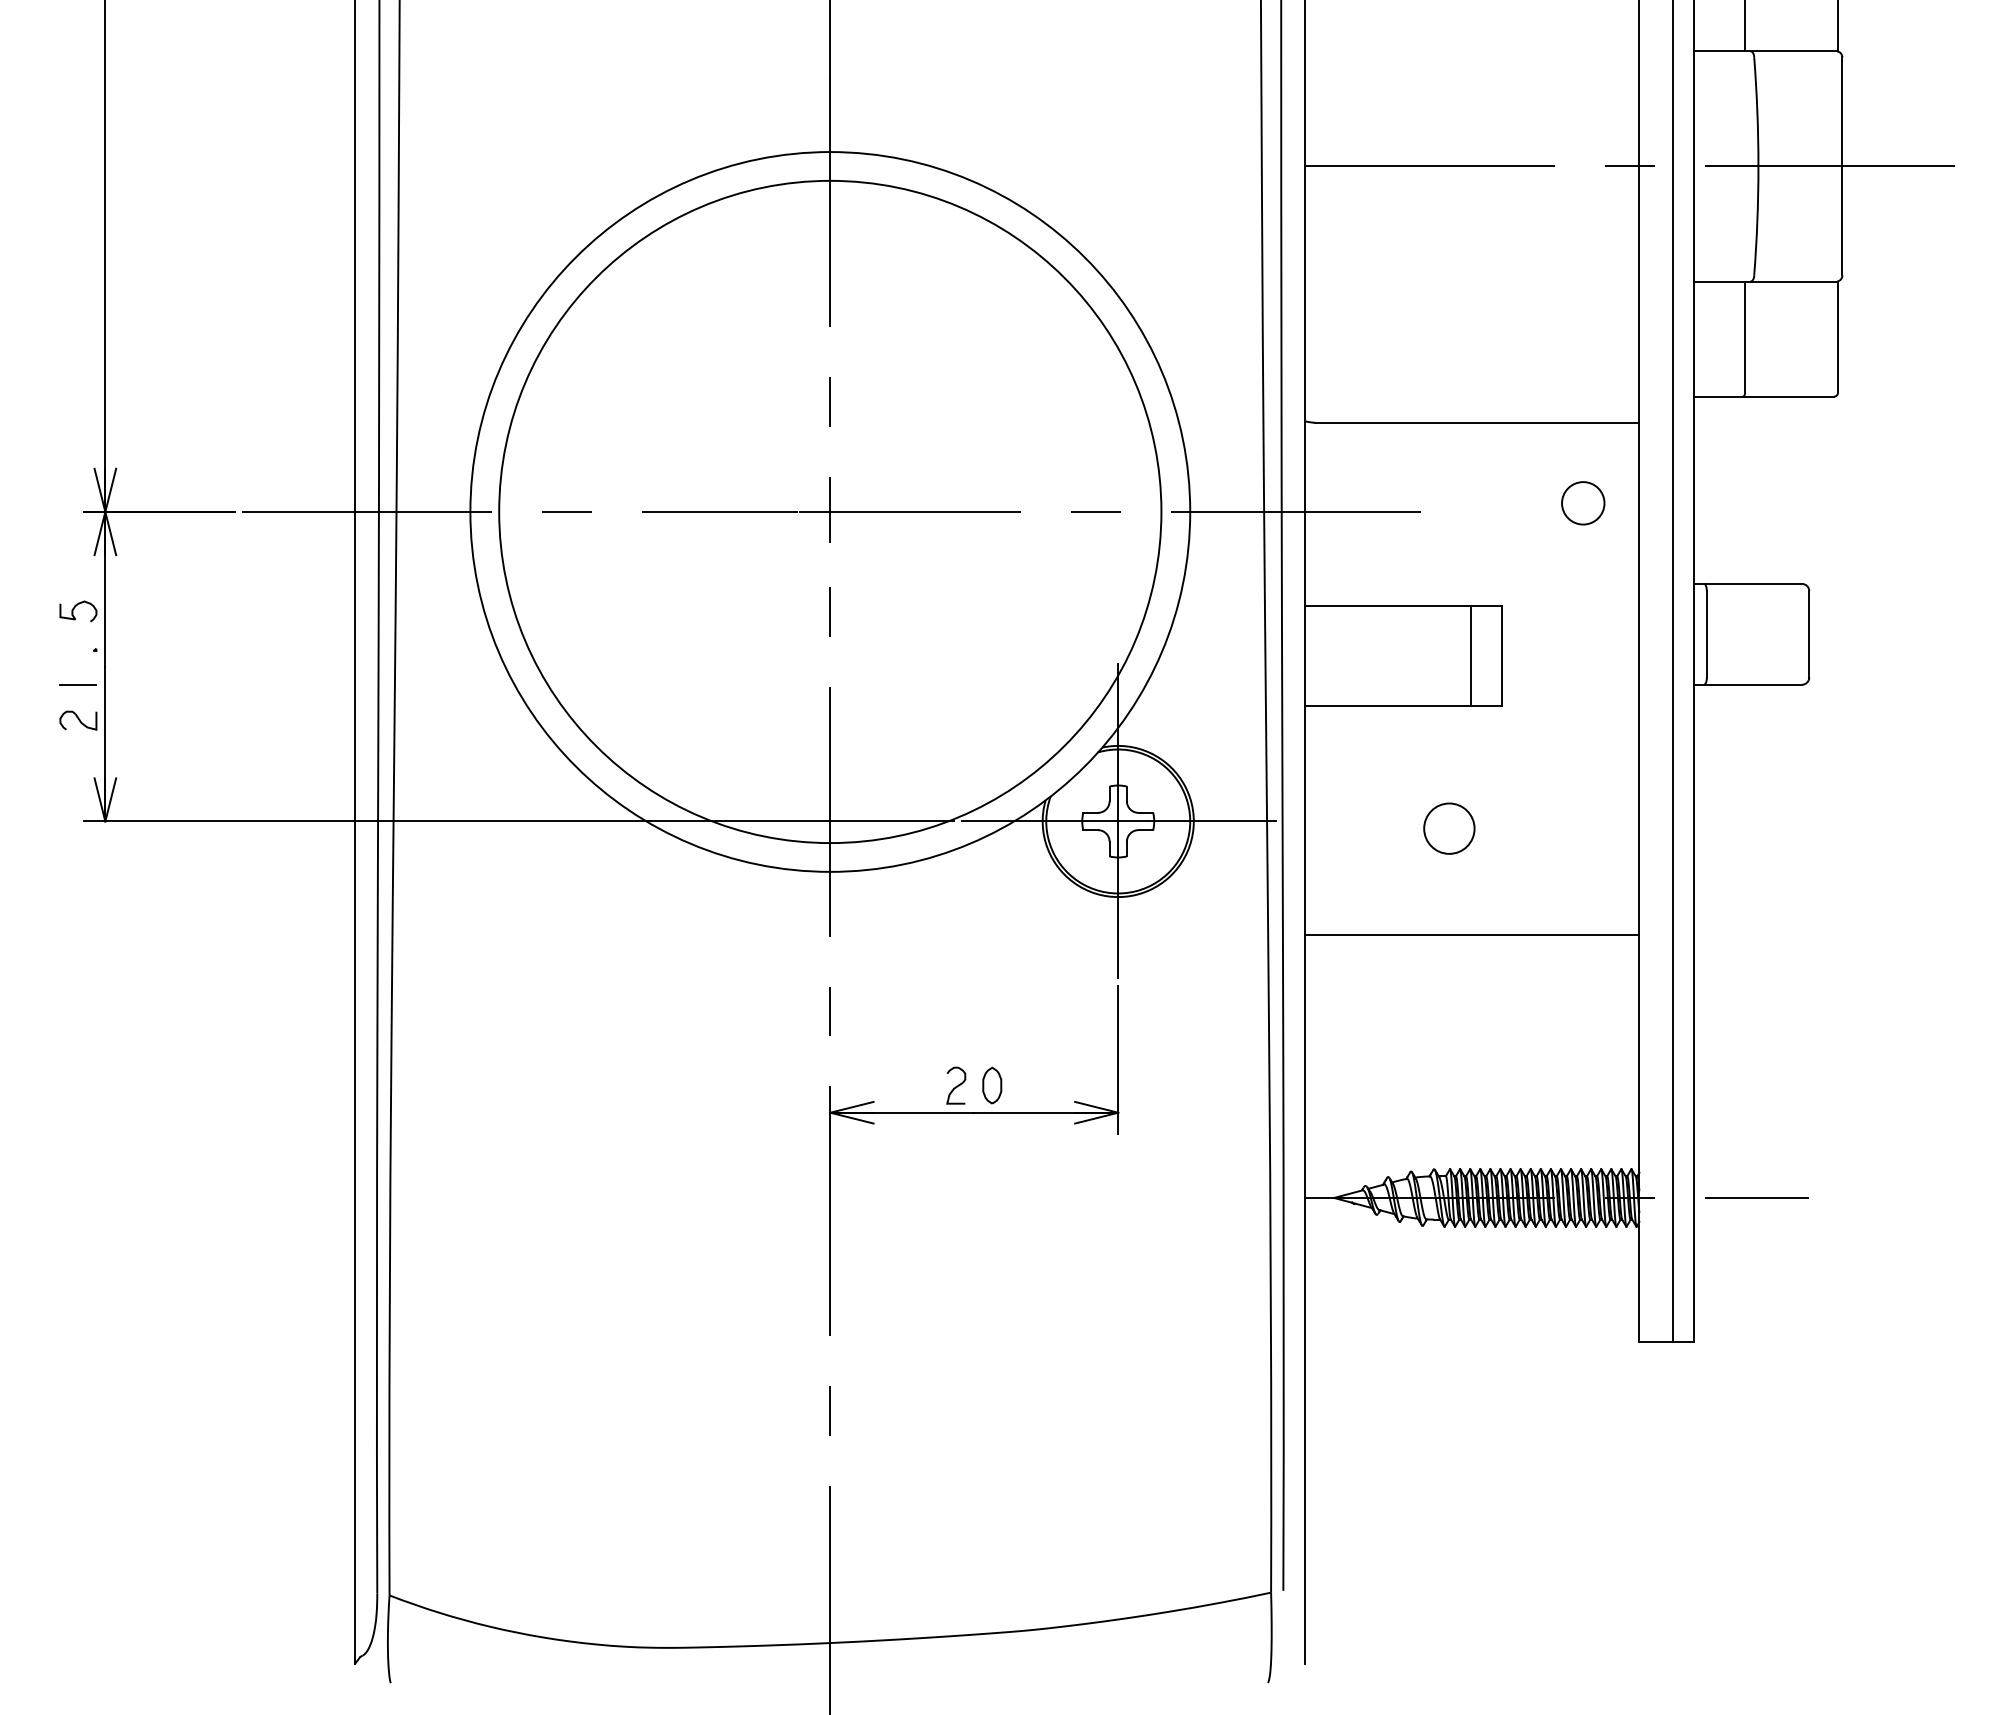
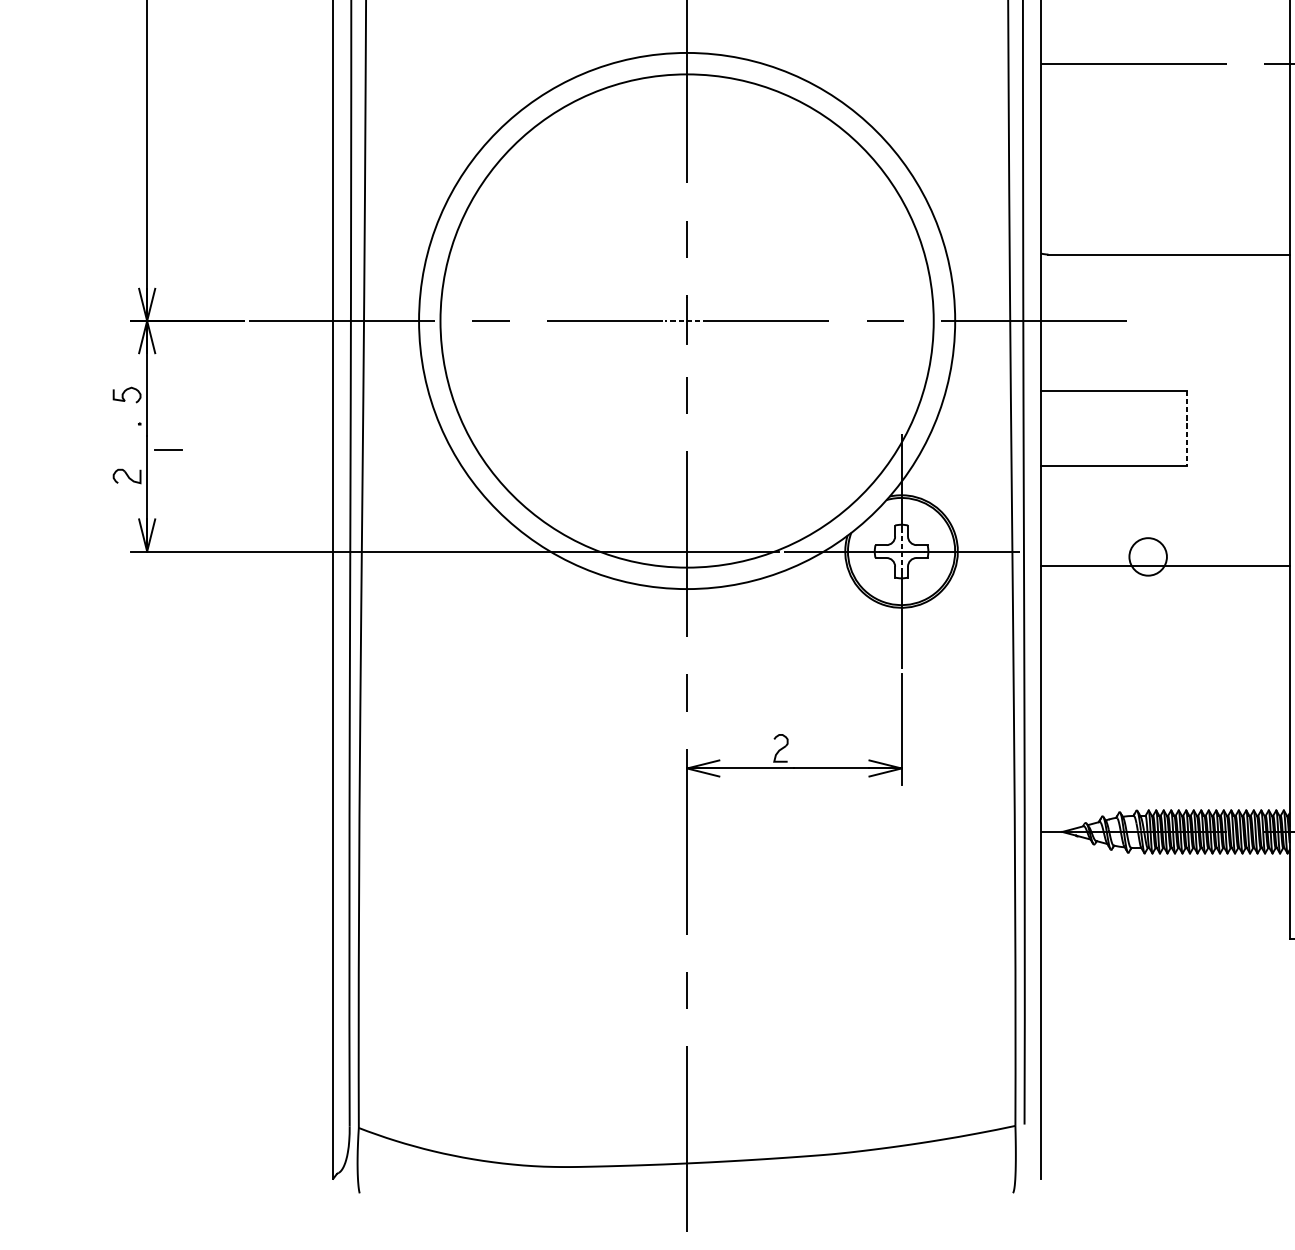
circle: (1583, 503) -> (1248, 314), removed
line: (828, 511) -> (685, 320), solid -> dashed
line: (1470, 655) -> (1163, 427), removed
line: (1501, 656) -> (1187, 428), solid -> dashed
line: (77, 684) -> (168, 449), moved
line: (1118, 821) -> (901, 551), solid -> dashed
line: (1472, 935) -> (1165, 566), moved
part: (992, 1085) -> (807, 748), removed

